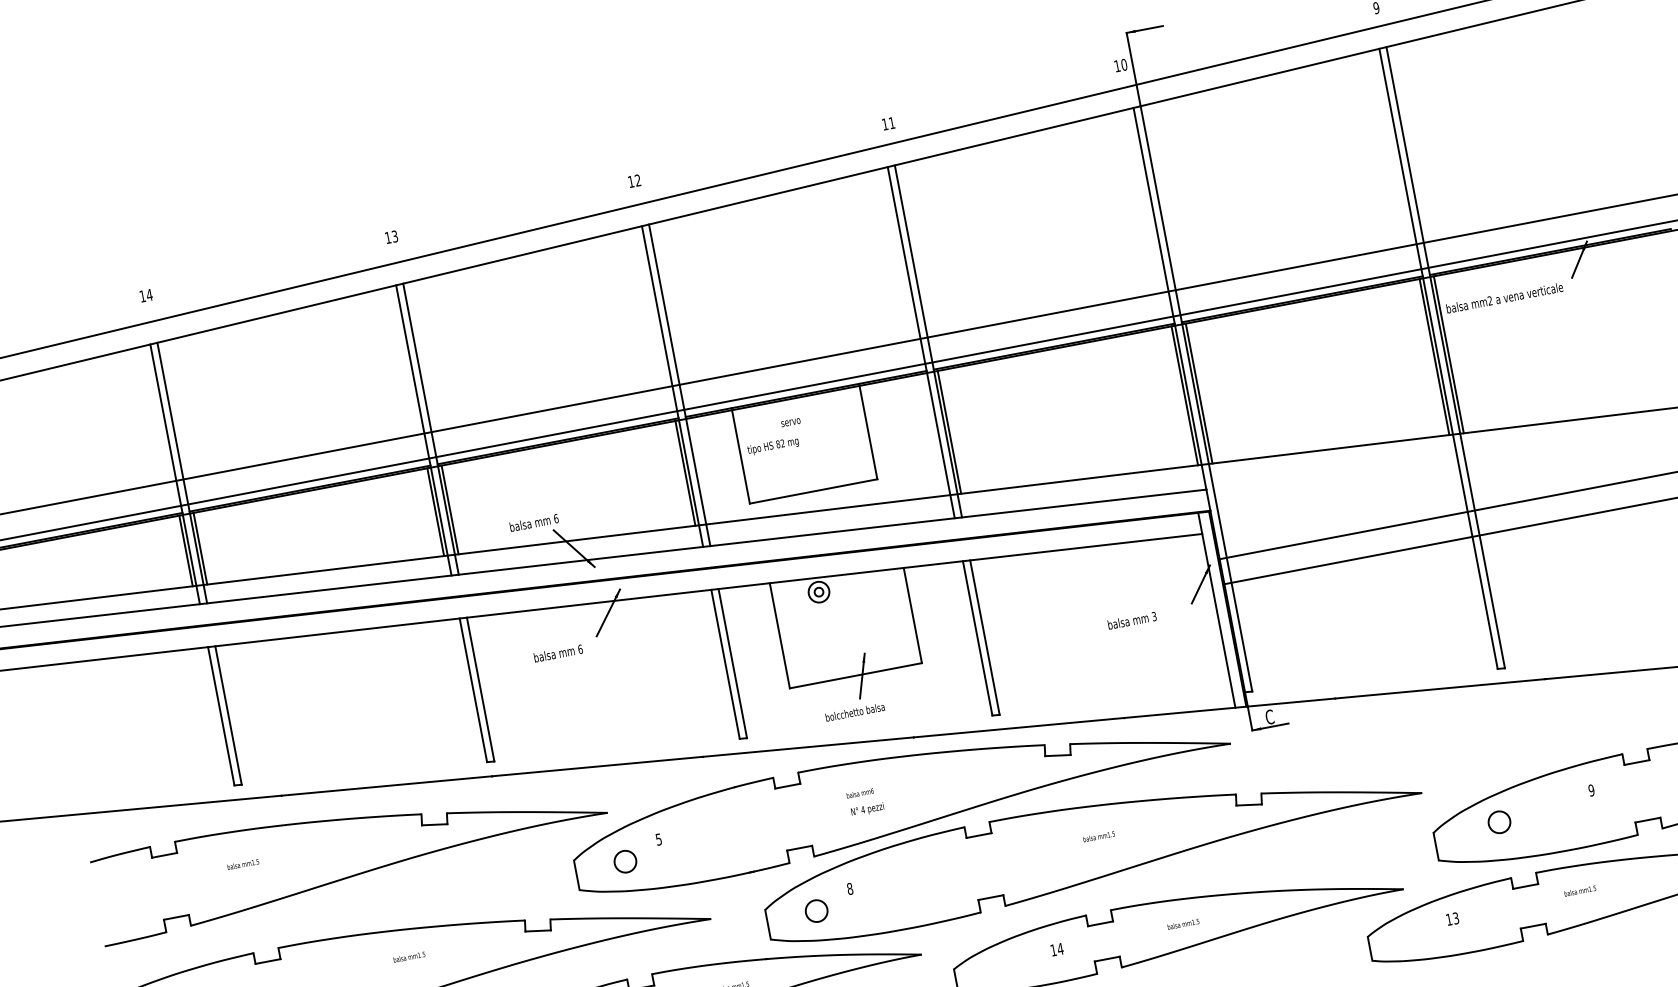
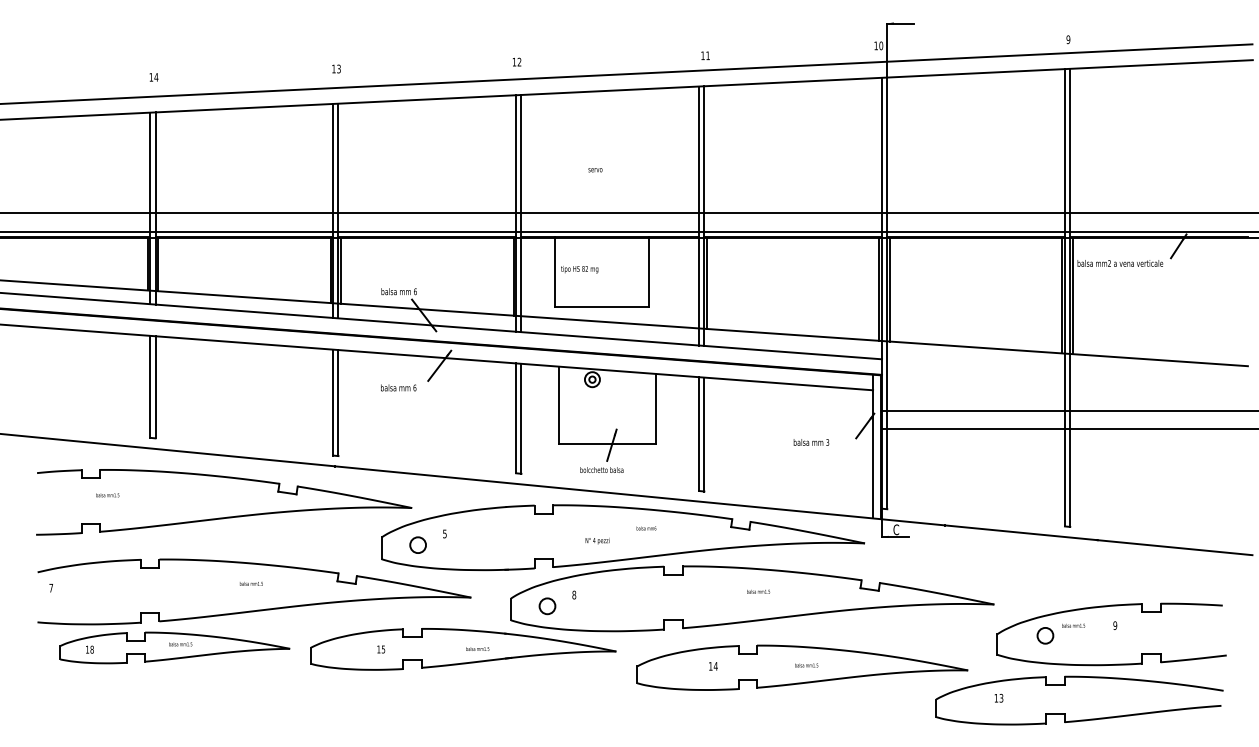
text: (791, 423) -> (595, 170), moved
text: (860, 793) -> (646, 528), moved
text: (242, 864) -> (107, 495), moved
text: (1580, 890) -> (1073, 625), moved

